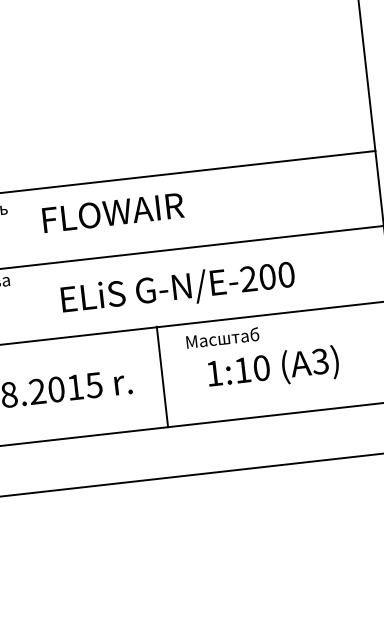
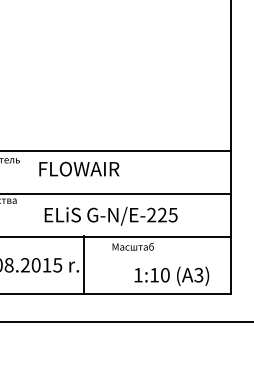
text: (276, 274) -> (167, 214), G-N/E-200 -> G-N/E-225
text: (272, 367) -> (171, 275), moved
line: (161, 376) -> (83, 264), moved

